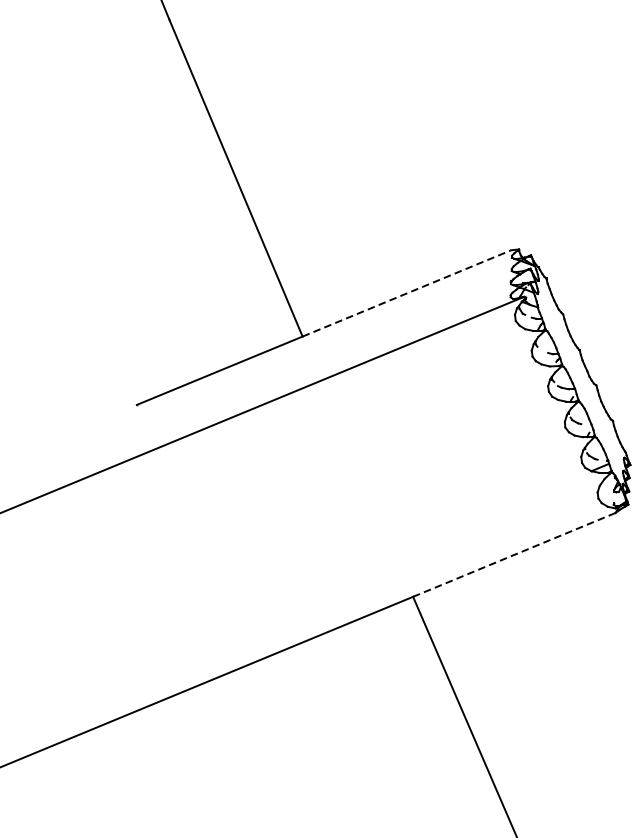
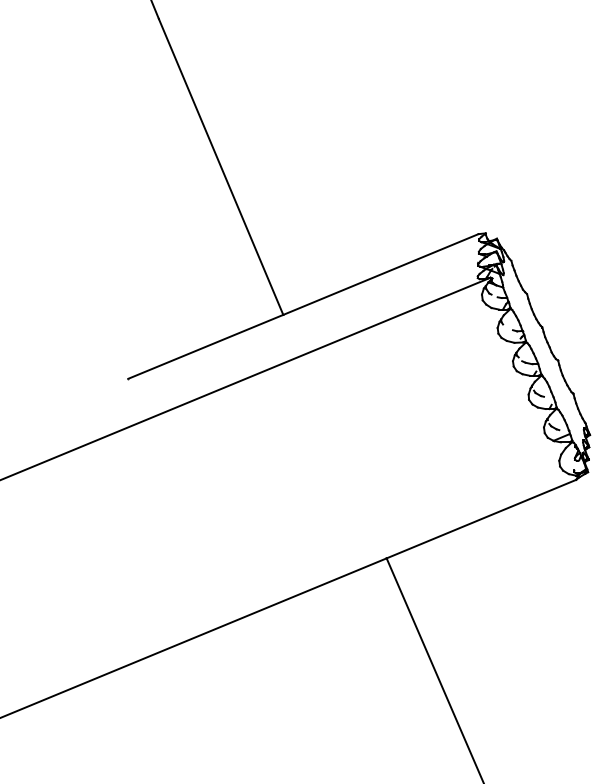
line: (406, 293) -> (380, 274), dashed -> solid
line: (514, 555) -> (481, 519), dashed -> solid

